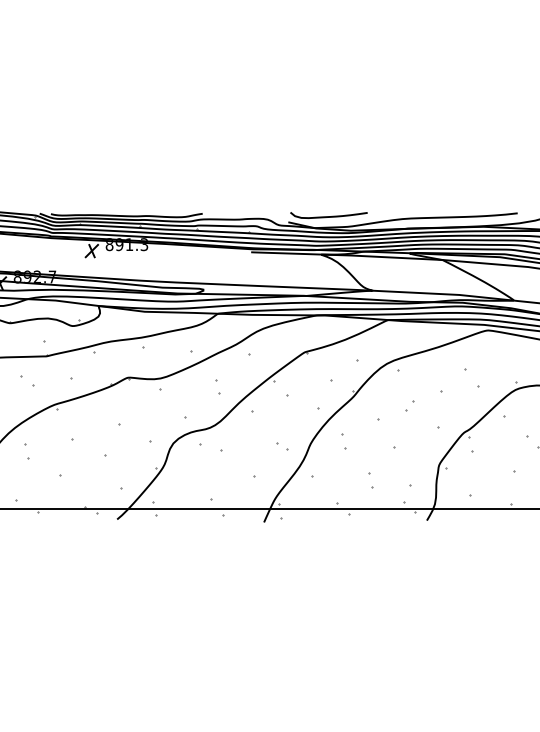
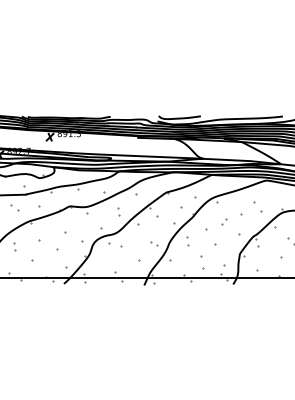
part: (370, 480) -> (202, 262), size x1.6

